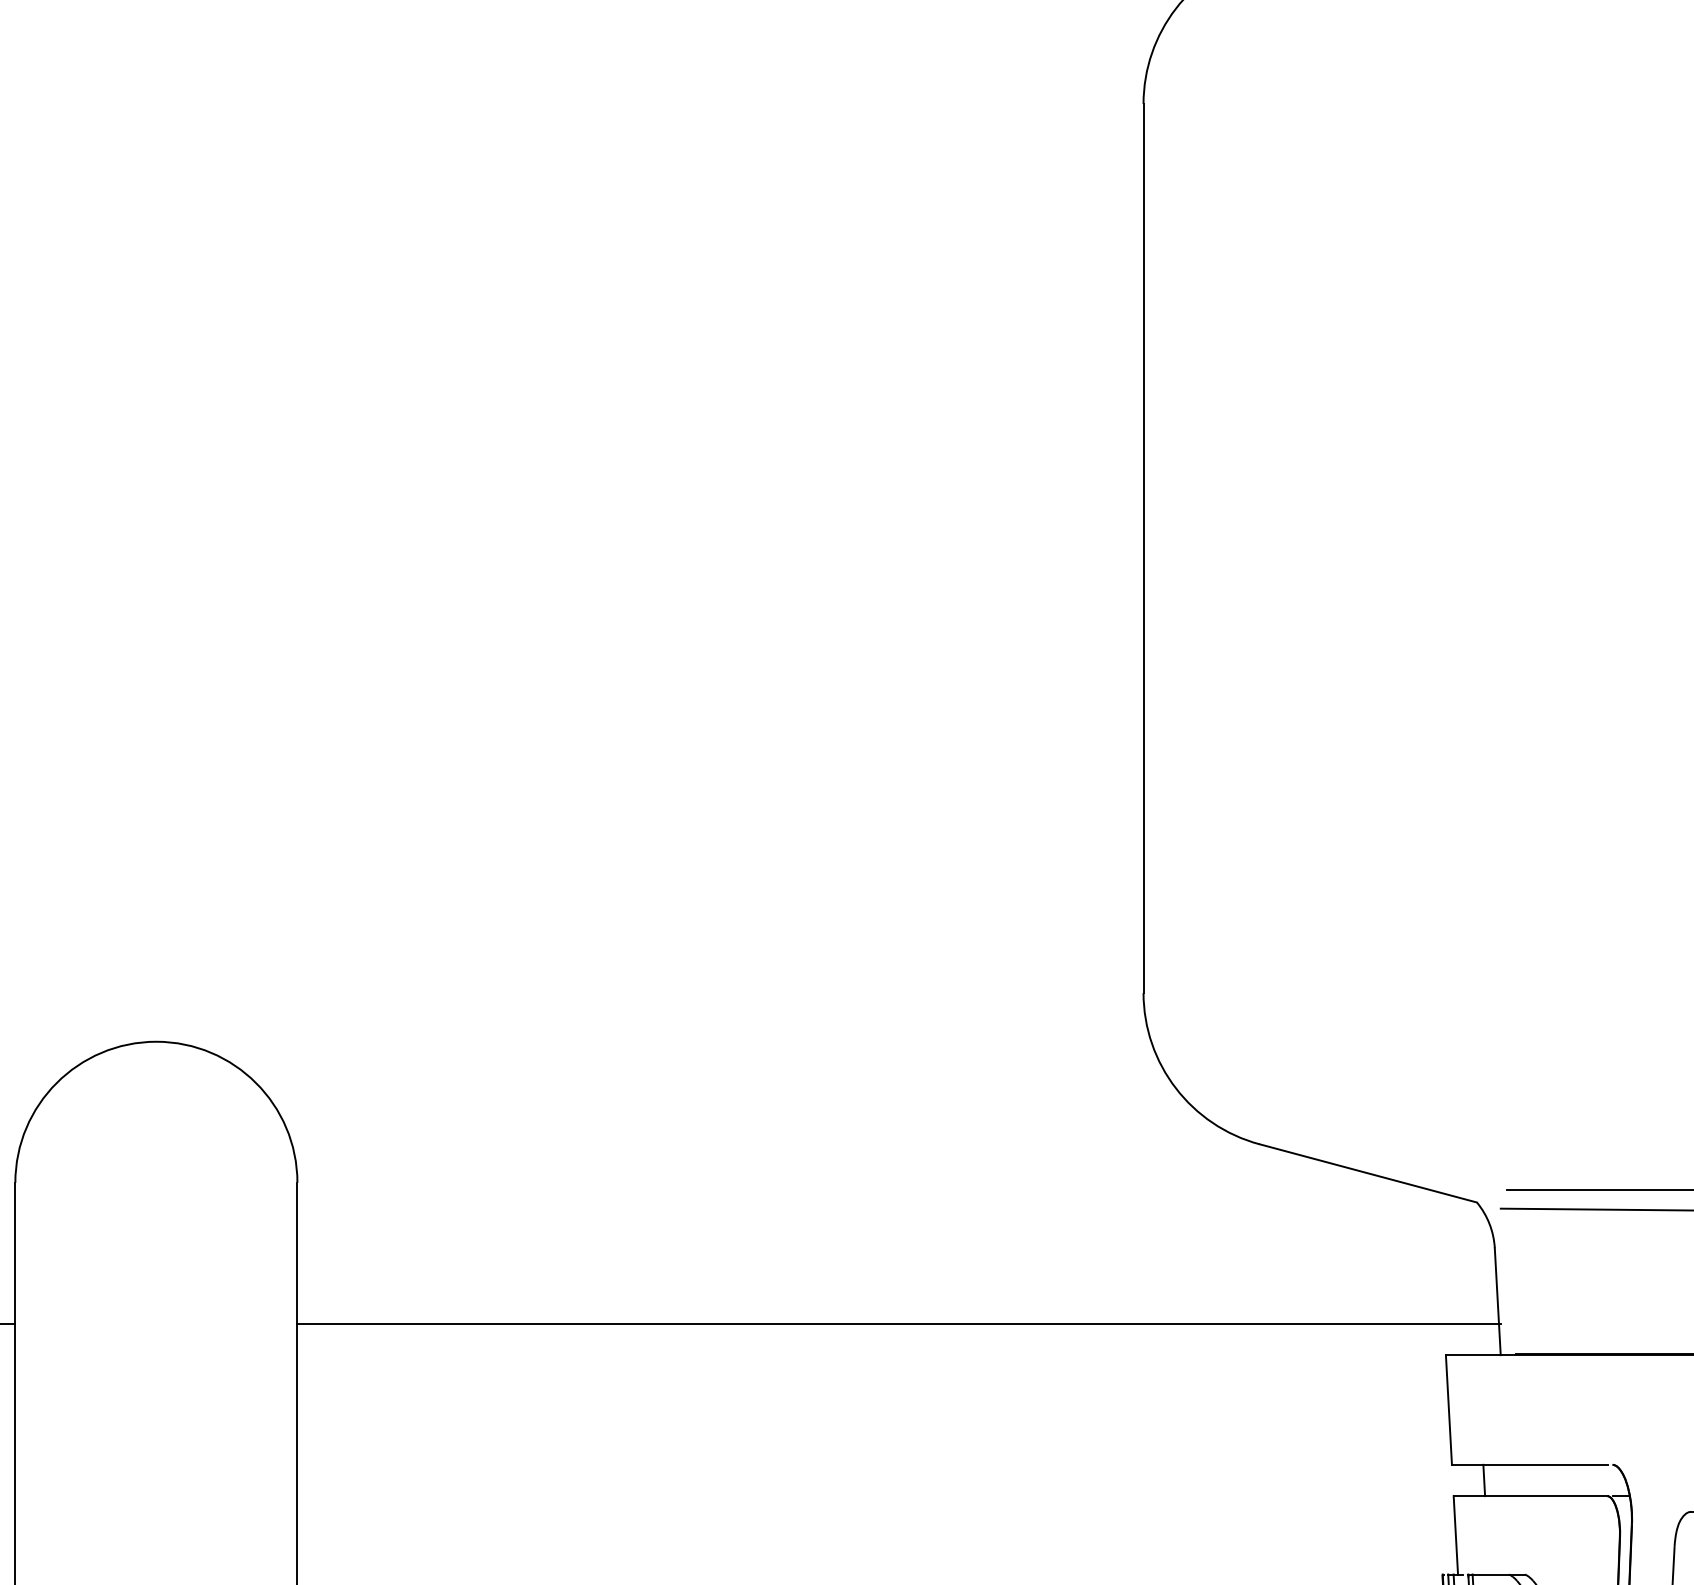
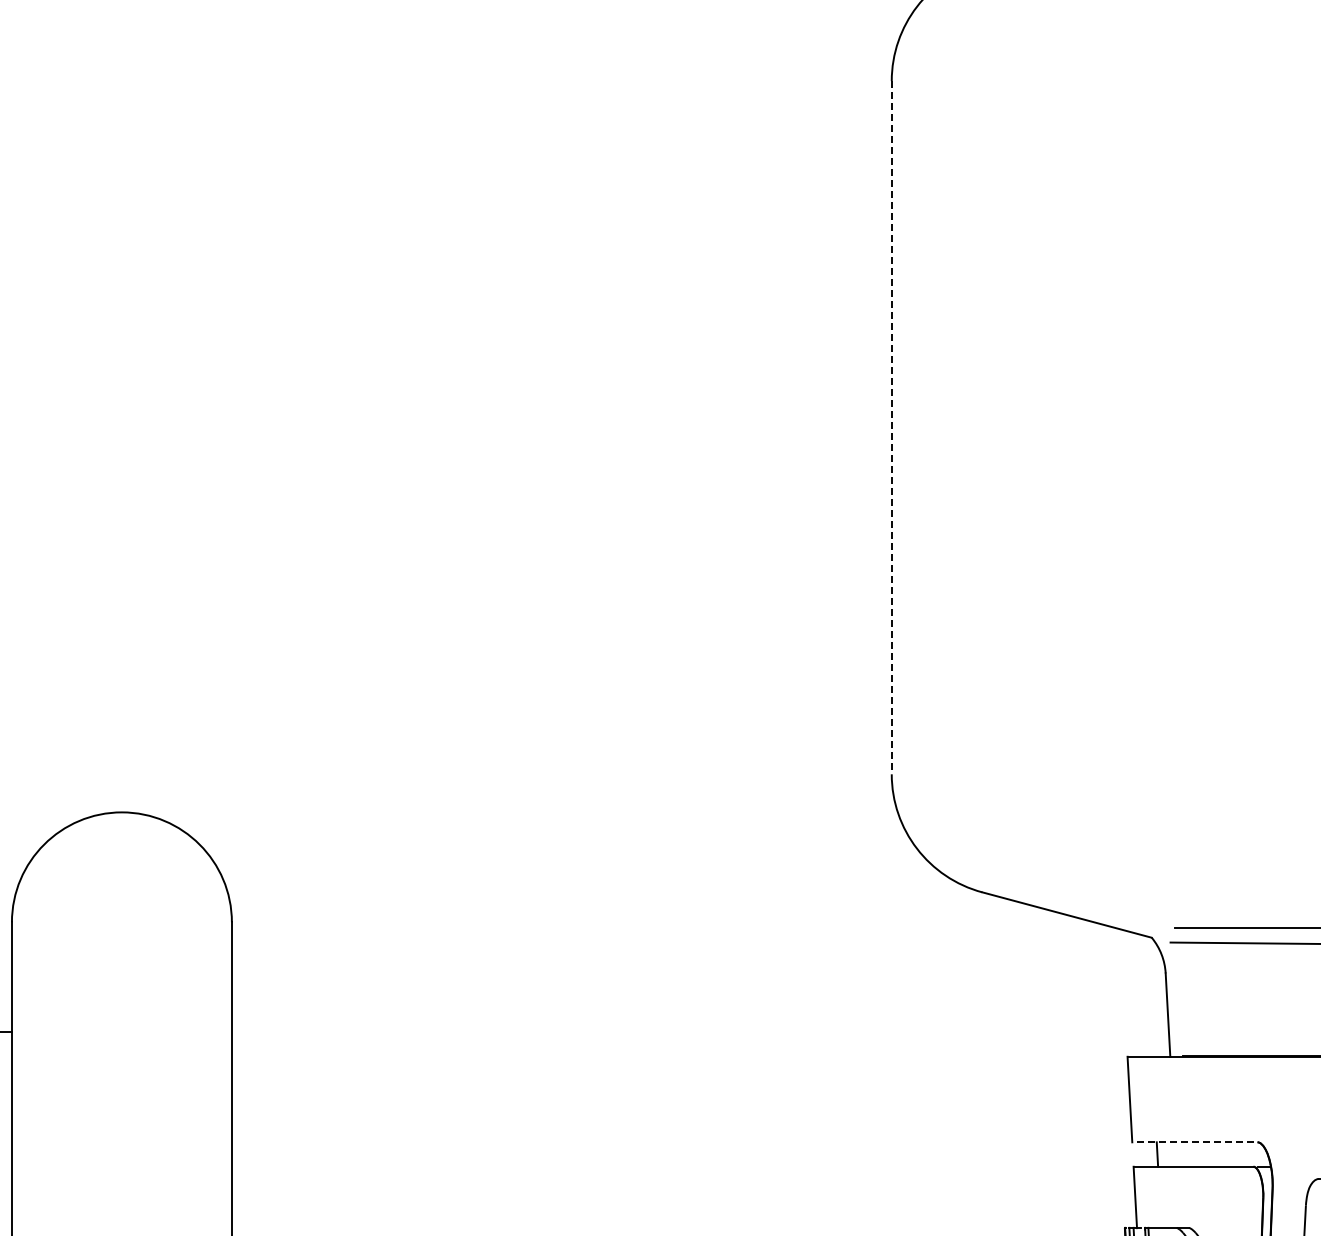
line: (1143, 548) -> (891, 427), solid -> dashed
line: (898, 1324) -> (700, 1032), removed
line: (1529, 1465) -> (1192, 1142), solid -> dashed

